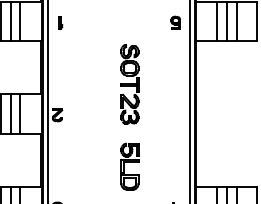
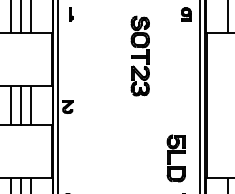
part: (129, 84) -> (139, 56), moved
part: (129, 166) -> (175, 158), moved

